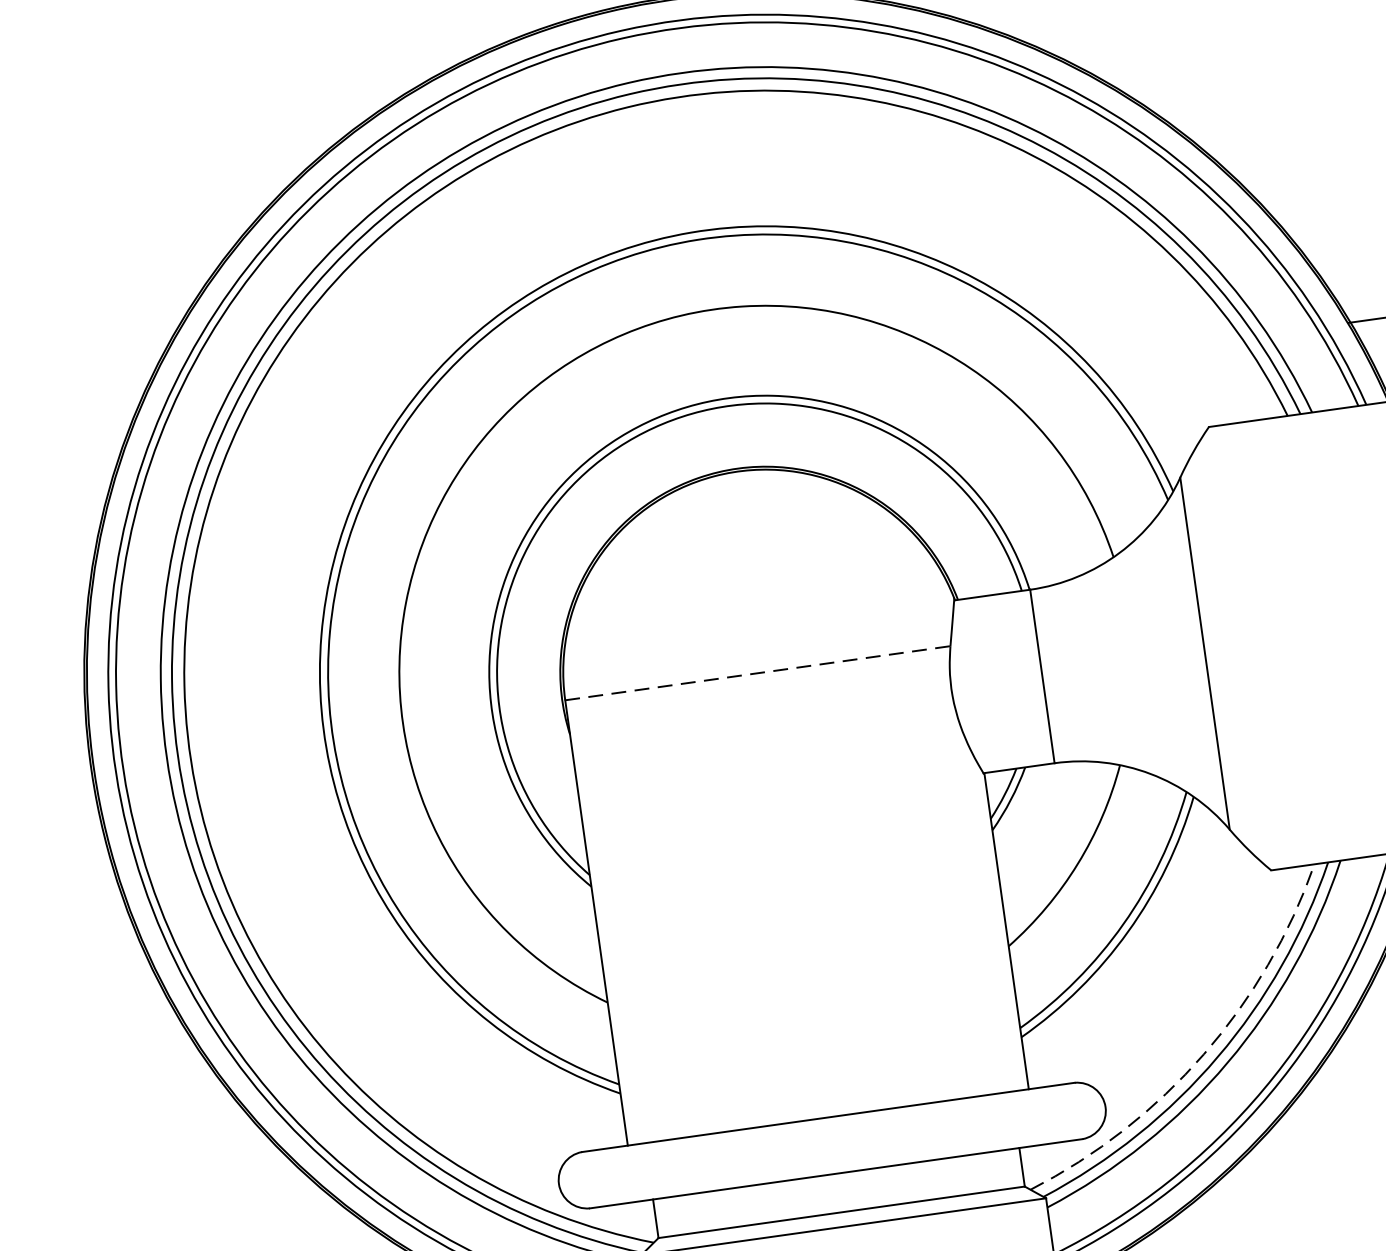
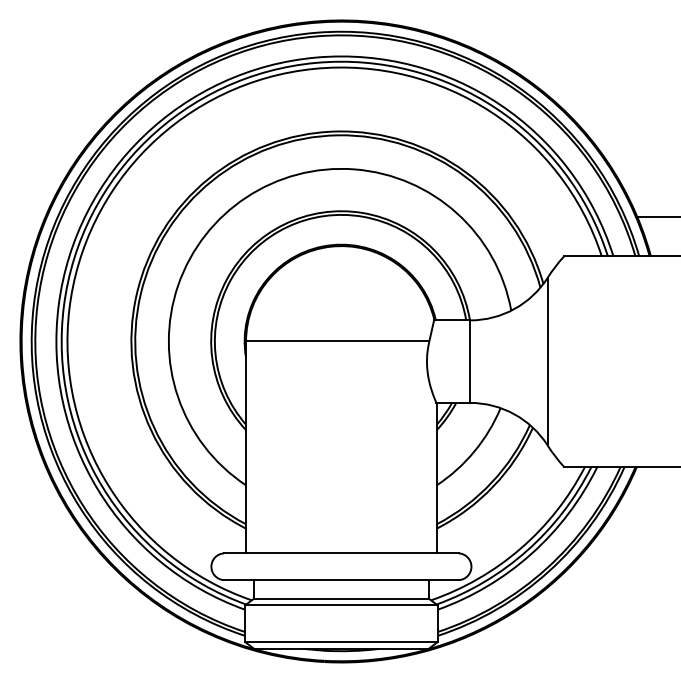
line: (757, 673) -> (337, 341), dashed -> solid
arc: (1203, 1054) -> (520, 548), dashed -> solid

